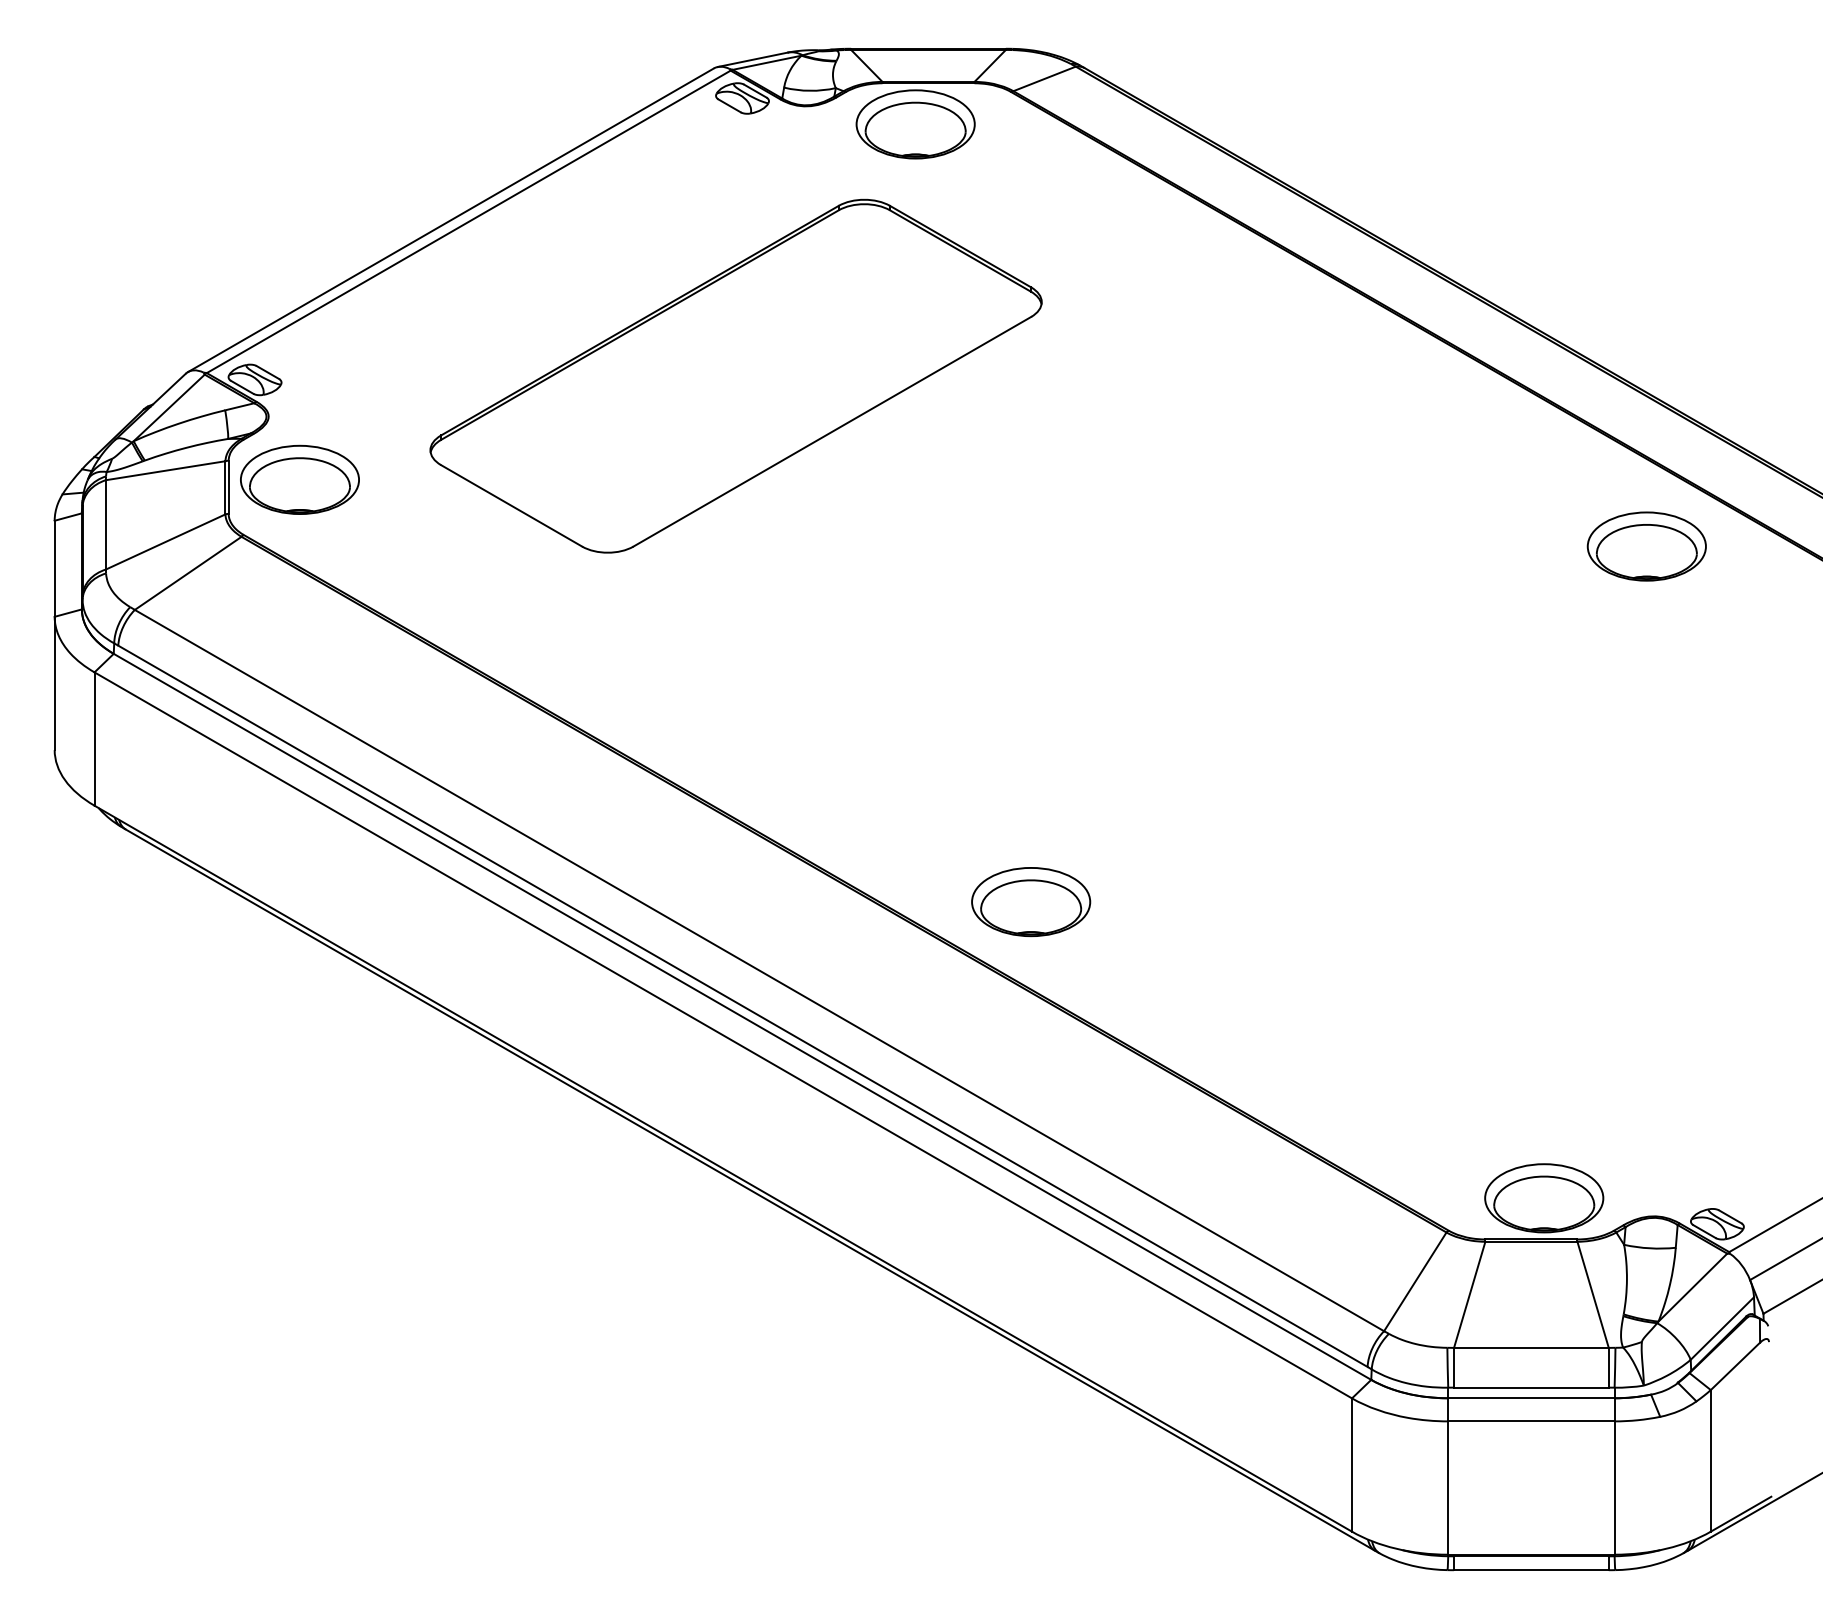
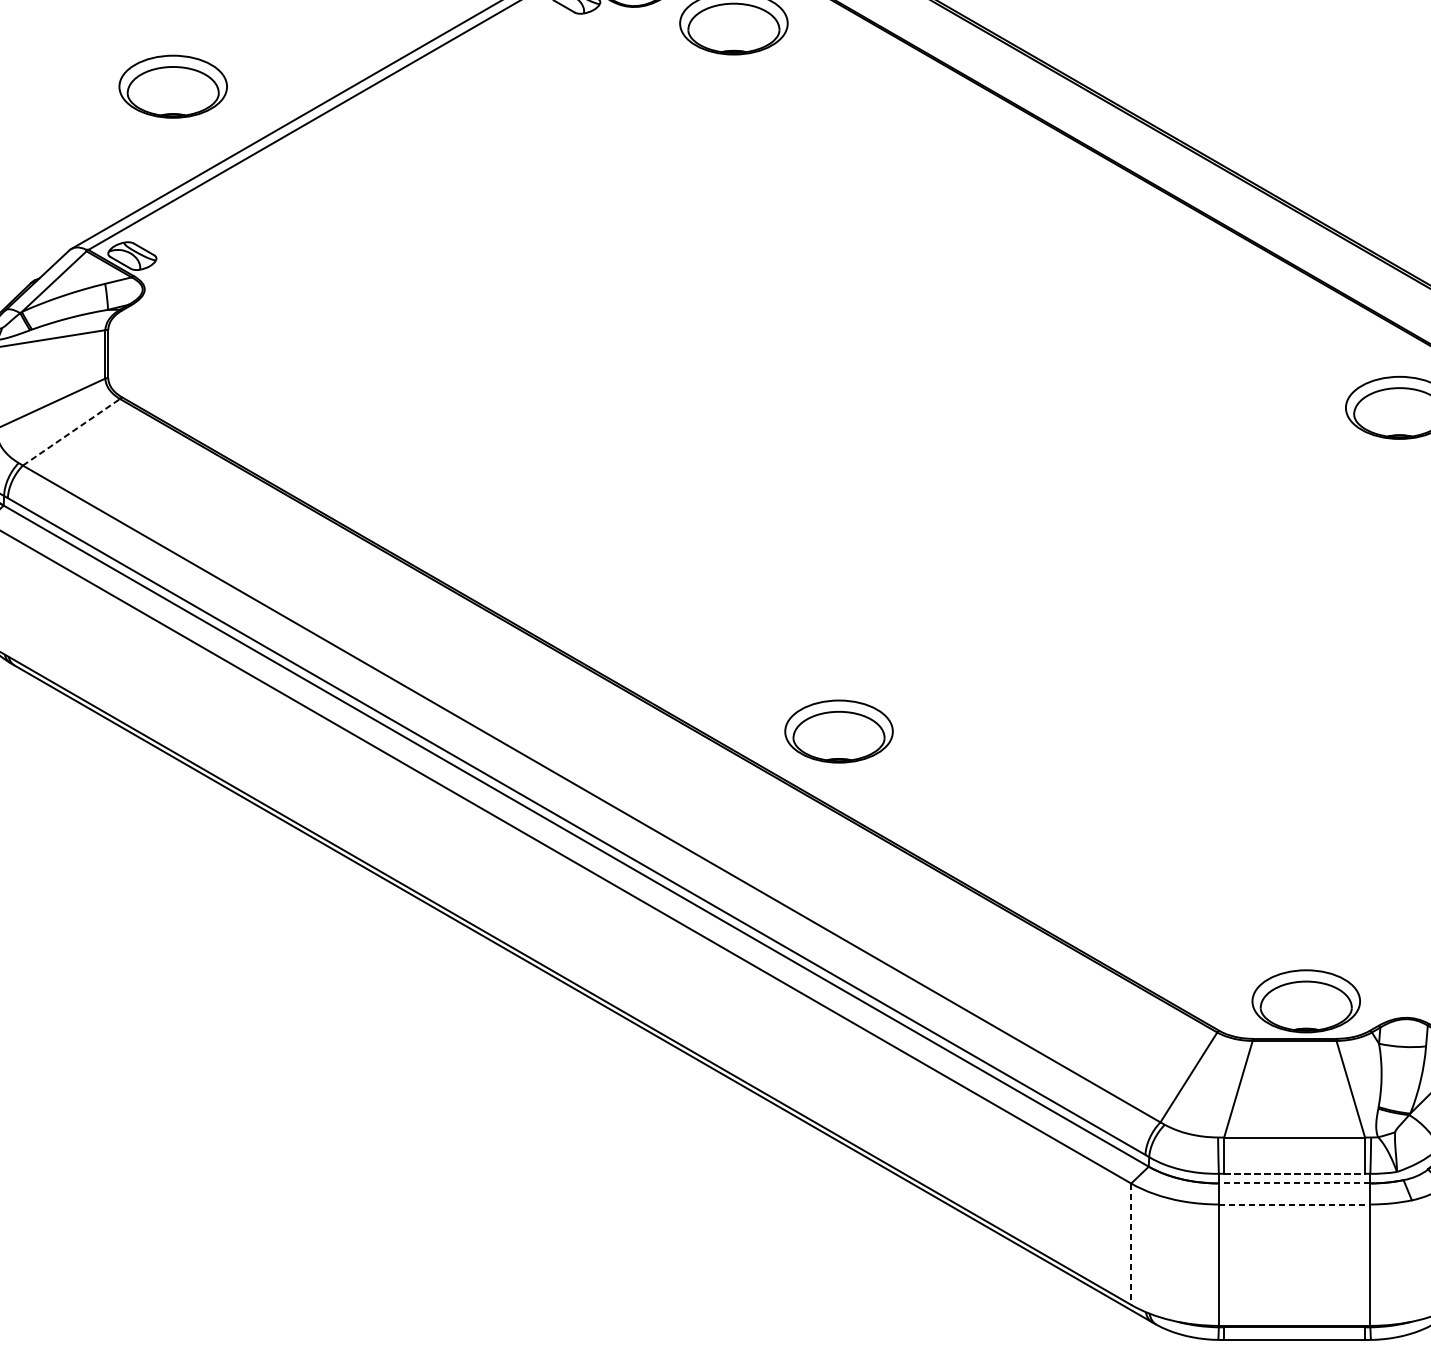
part: (735, 375) -> (569, 252), removed
part: (299, 479) -> (172, 86), moved
line: (188, 573) -> (71, 432), solid -> dashed
line: (1531, 1387) -> (1294, 1173), solid -> dashed
line: (1530, 1398) -> (1293, 1183), solid -> dashed
line: (1531, 1421) -> (1294, 1204), solid -> dashed
line: (1352, 1465) -> (1131, 1244), solid -> dashed

